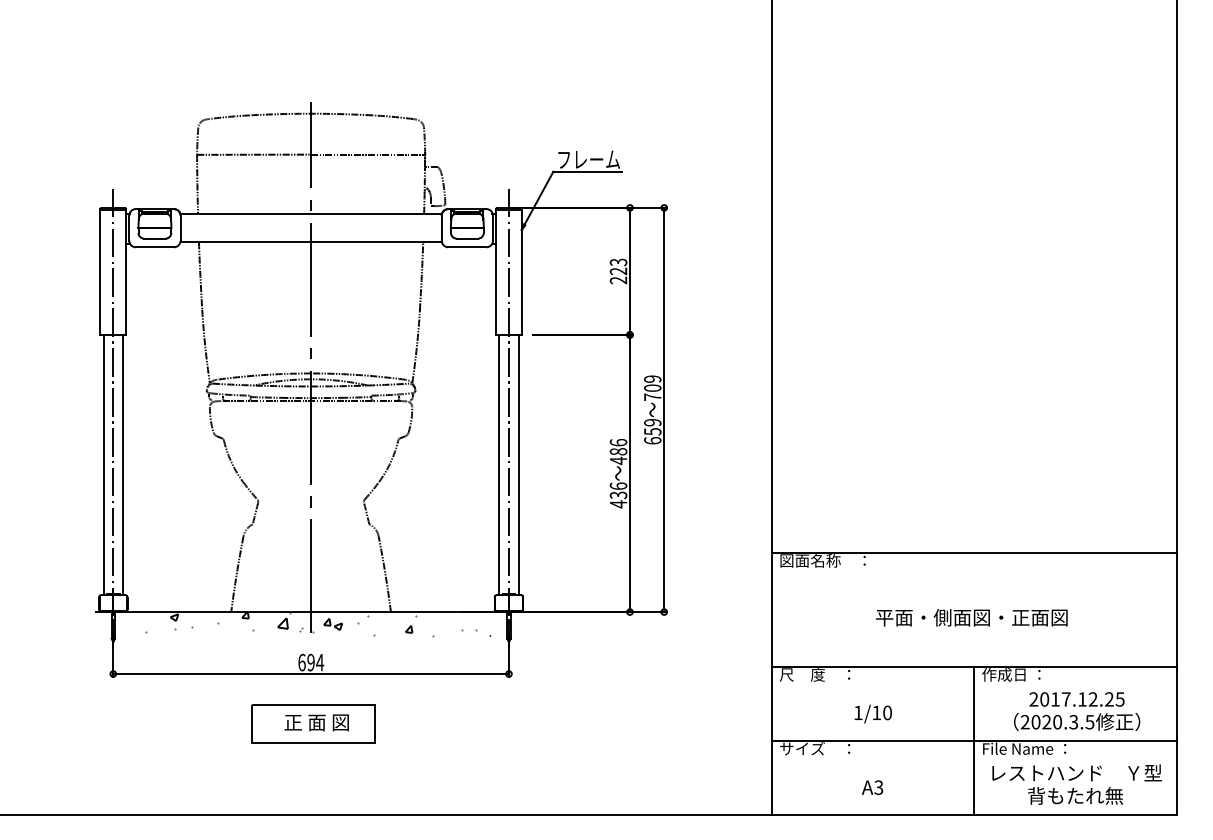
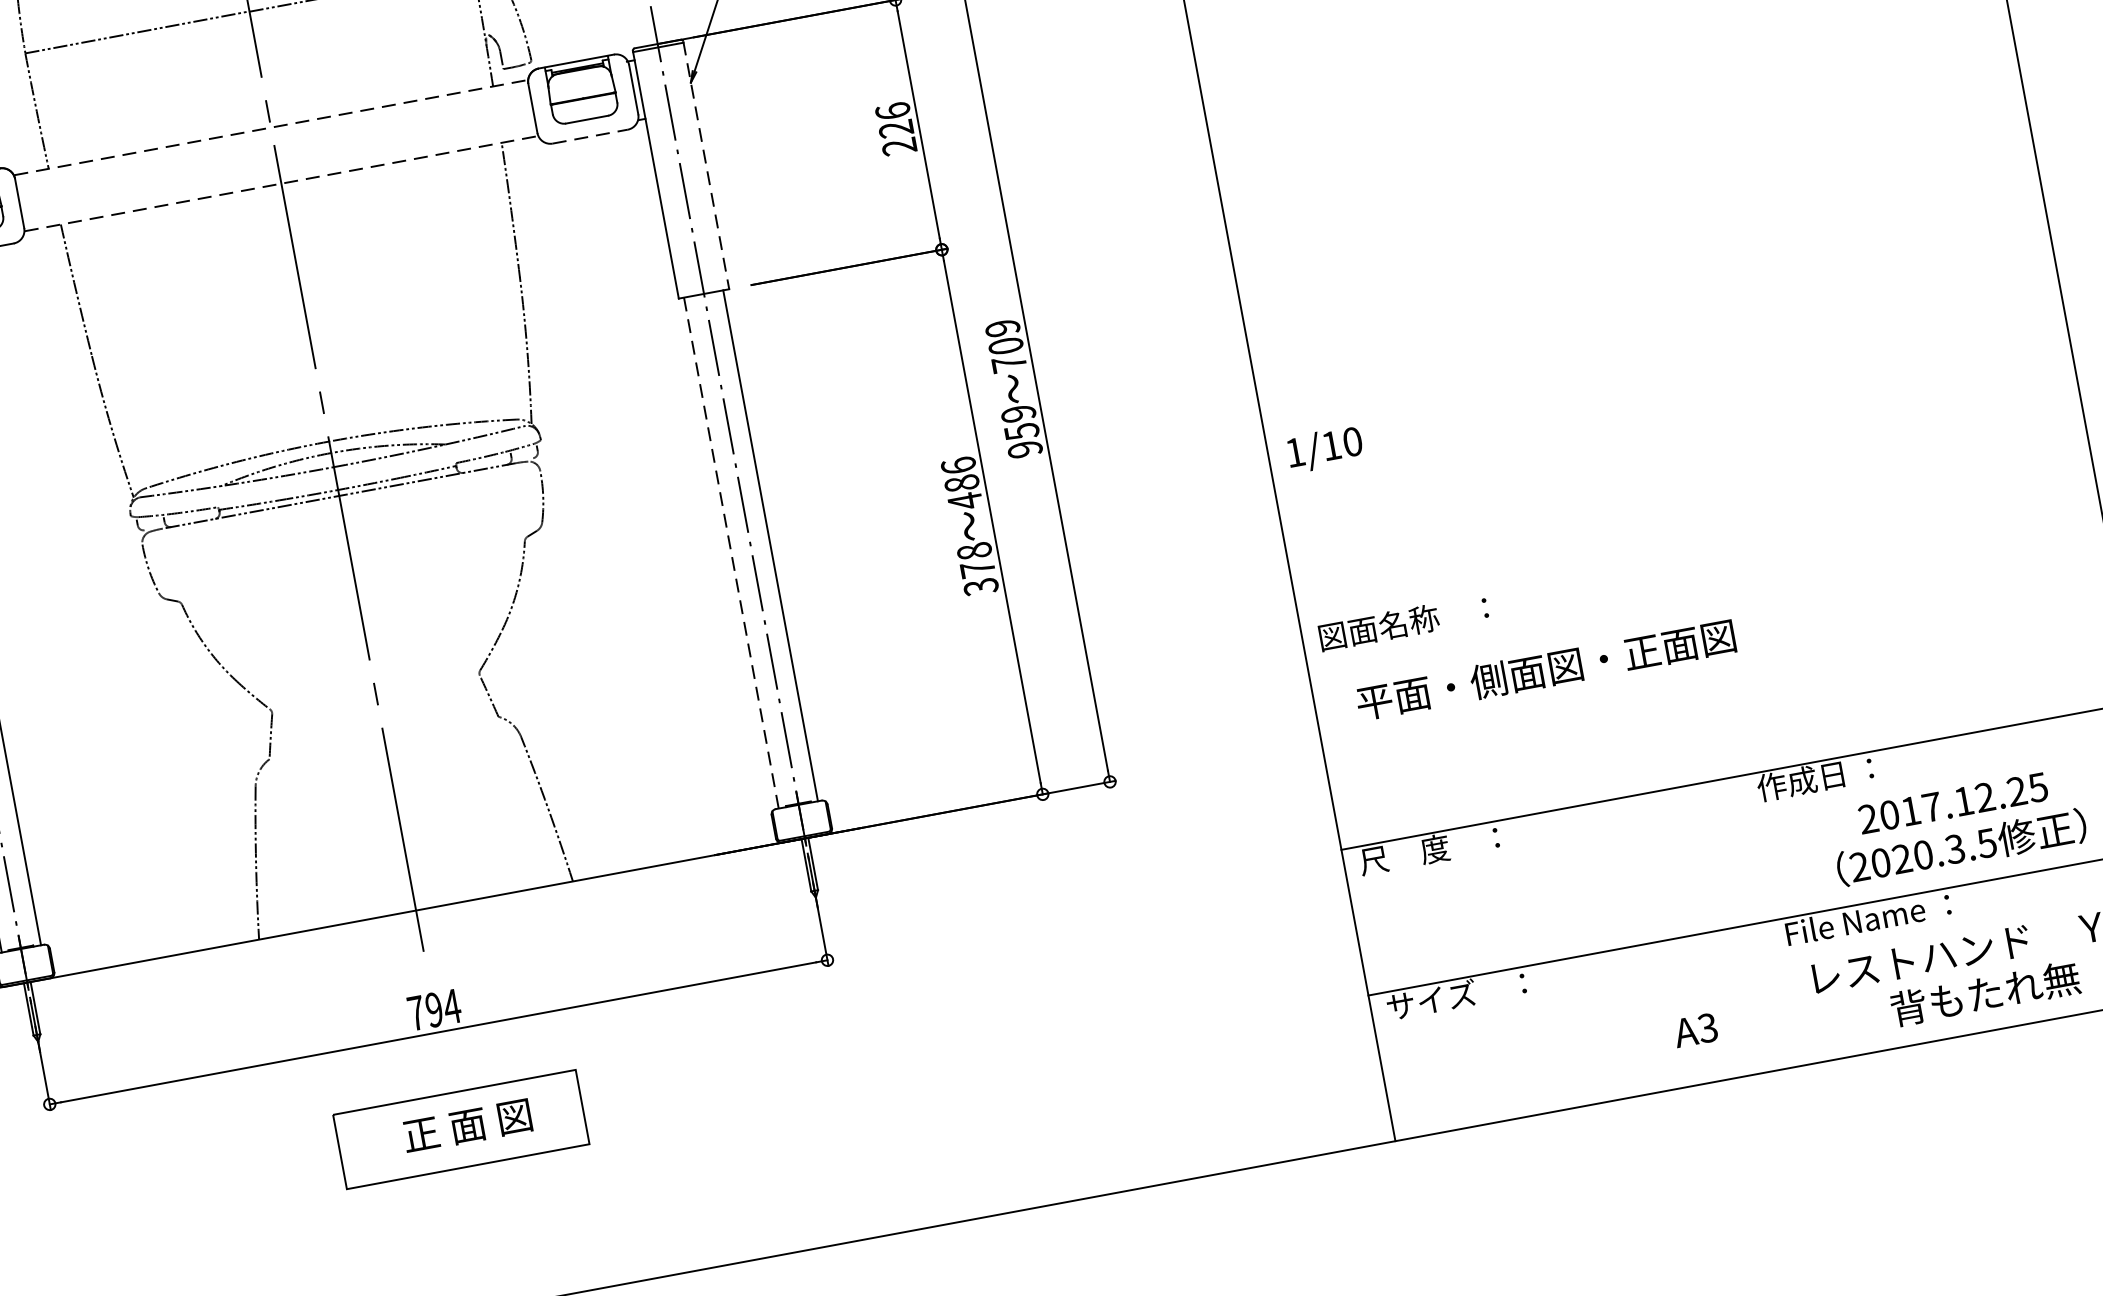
line: (311, 213) -> (271, 127), solid -> dashed
line: (311, 242) -> (282, 184), solid -> dashed
line: (467, 247) -> (590, 137), solid -> dashed
text: (618, 262) -> (892, 111), 223 -> 226
line: (521, 272) -> (705, 166), solid -> dashed
text: (652, 440) -> (1024, 448), 659 -> 959
line: (498, 465) -> (730, 554), solid -> dashed
text: (618, 495) -> (977, 569), 436 -> 378
line: (973, 552) -> (1696, 552), removed
text: (971, 617) -> (1545, 669), moved
hatch: (318, 624) -> (435, 932), removed
text: (301, 662) -> (415, 1013), 694 -> 794
text: (872, 713) -> (1323, 448), moved
line: (974, 740) -> (1766, 921), removed
text: (872, 787) -> (1695, 1030), moved

